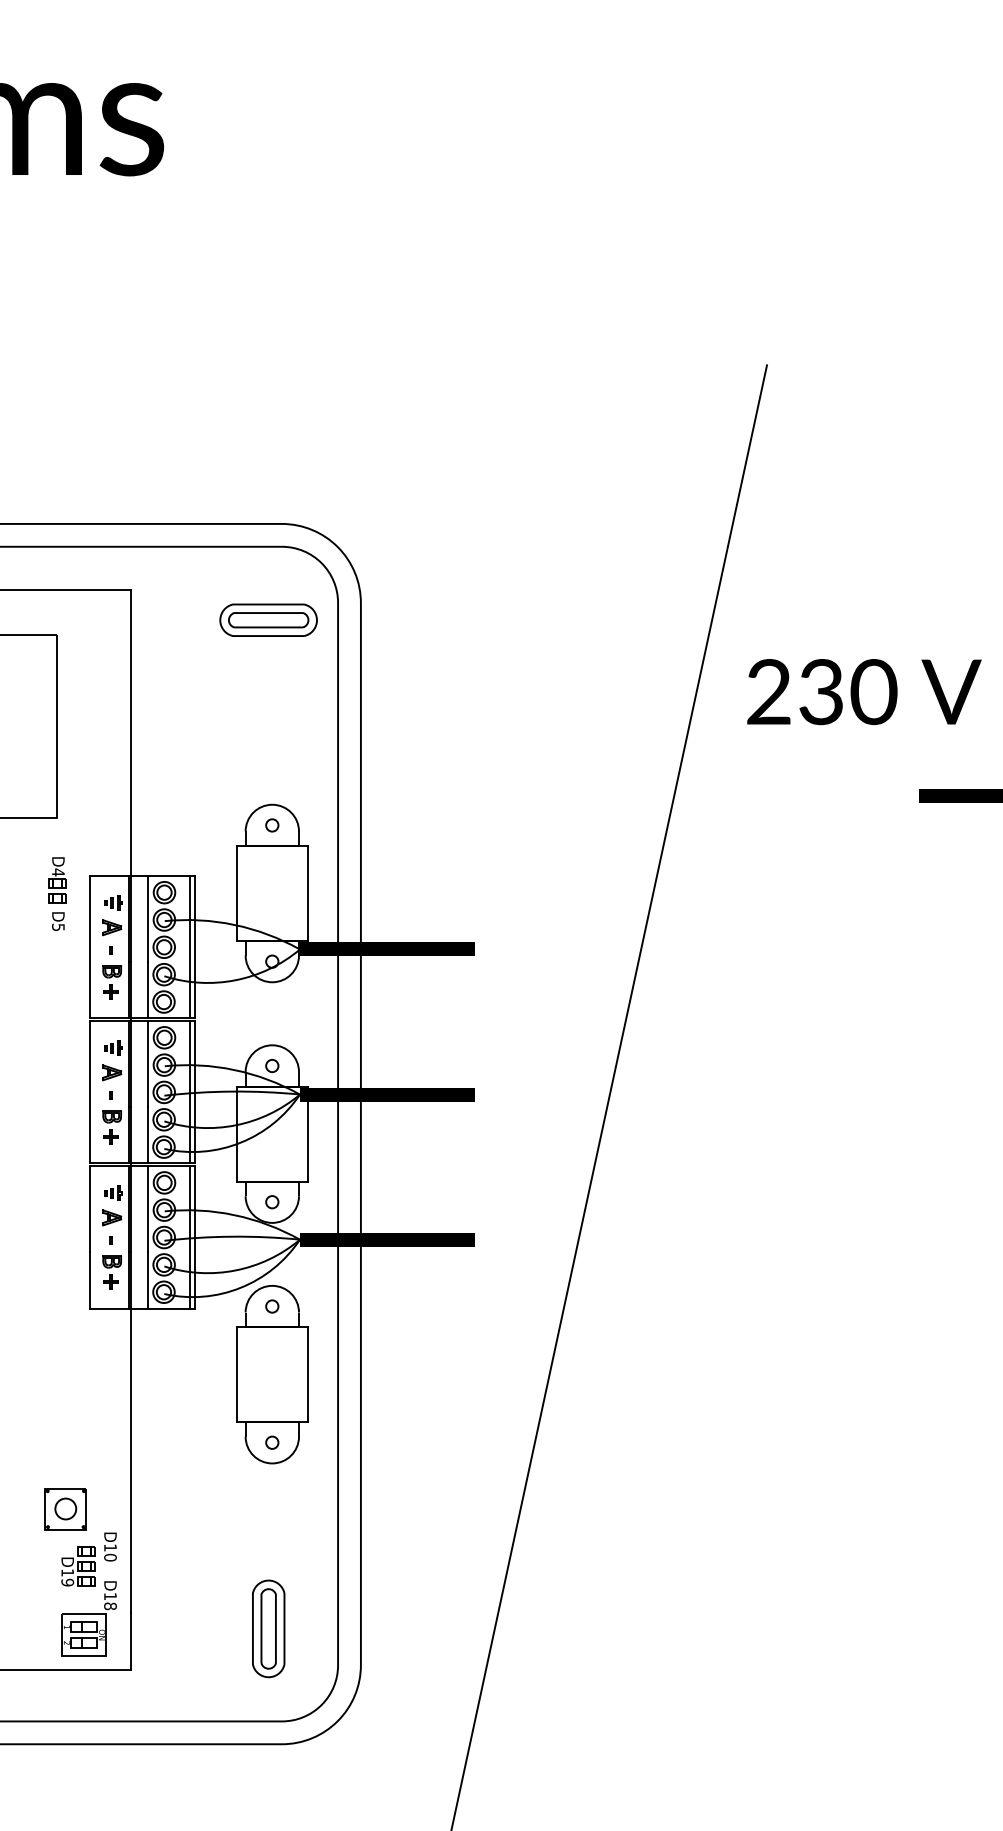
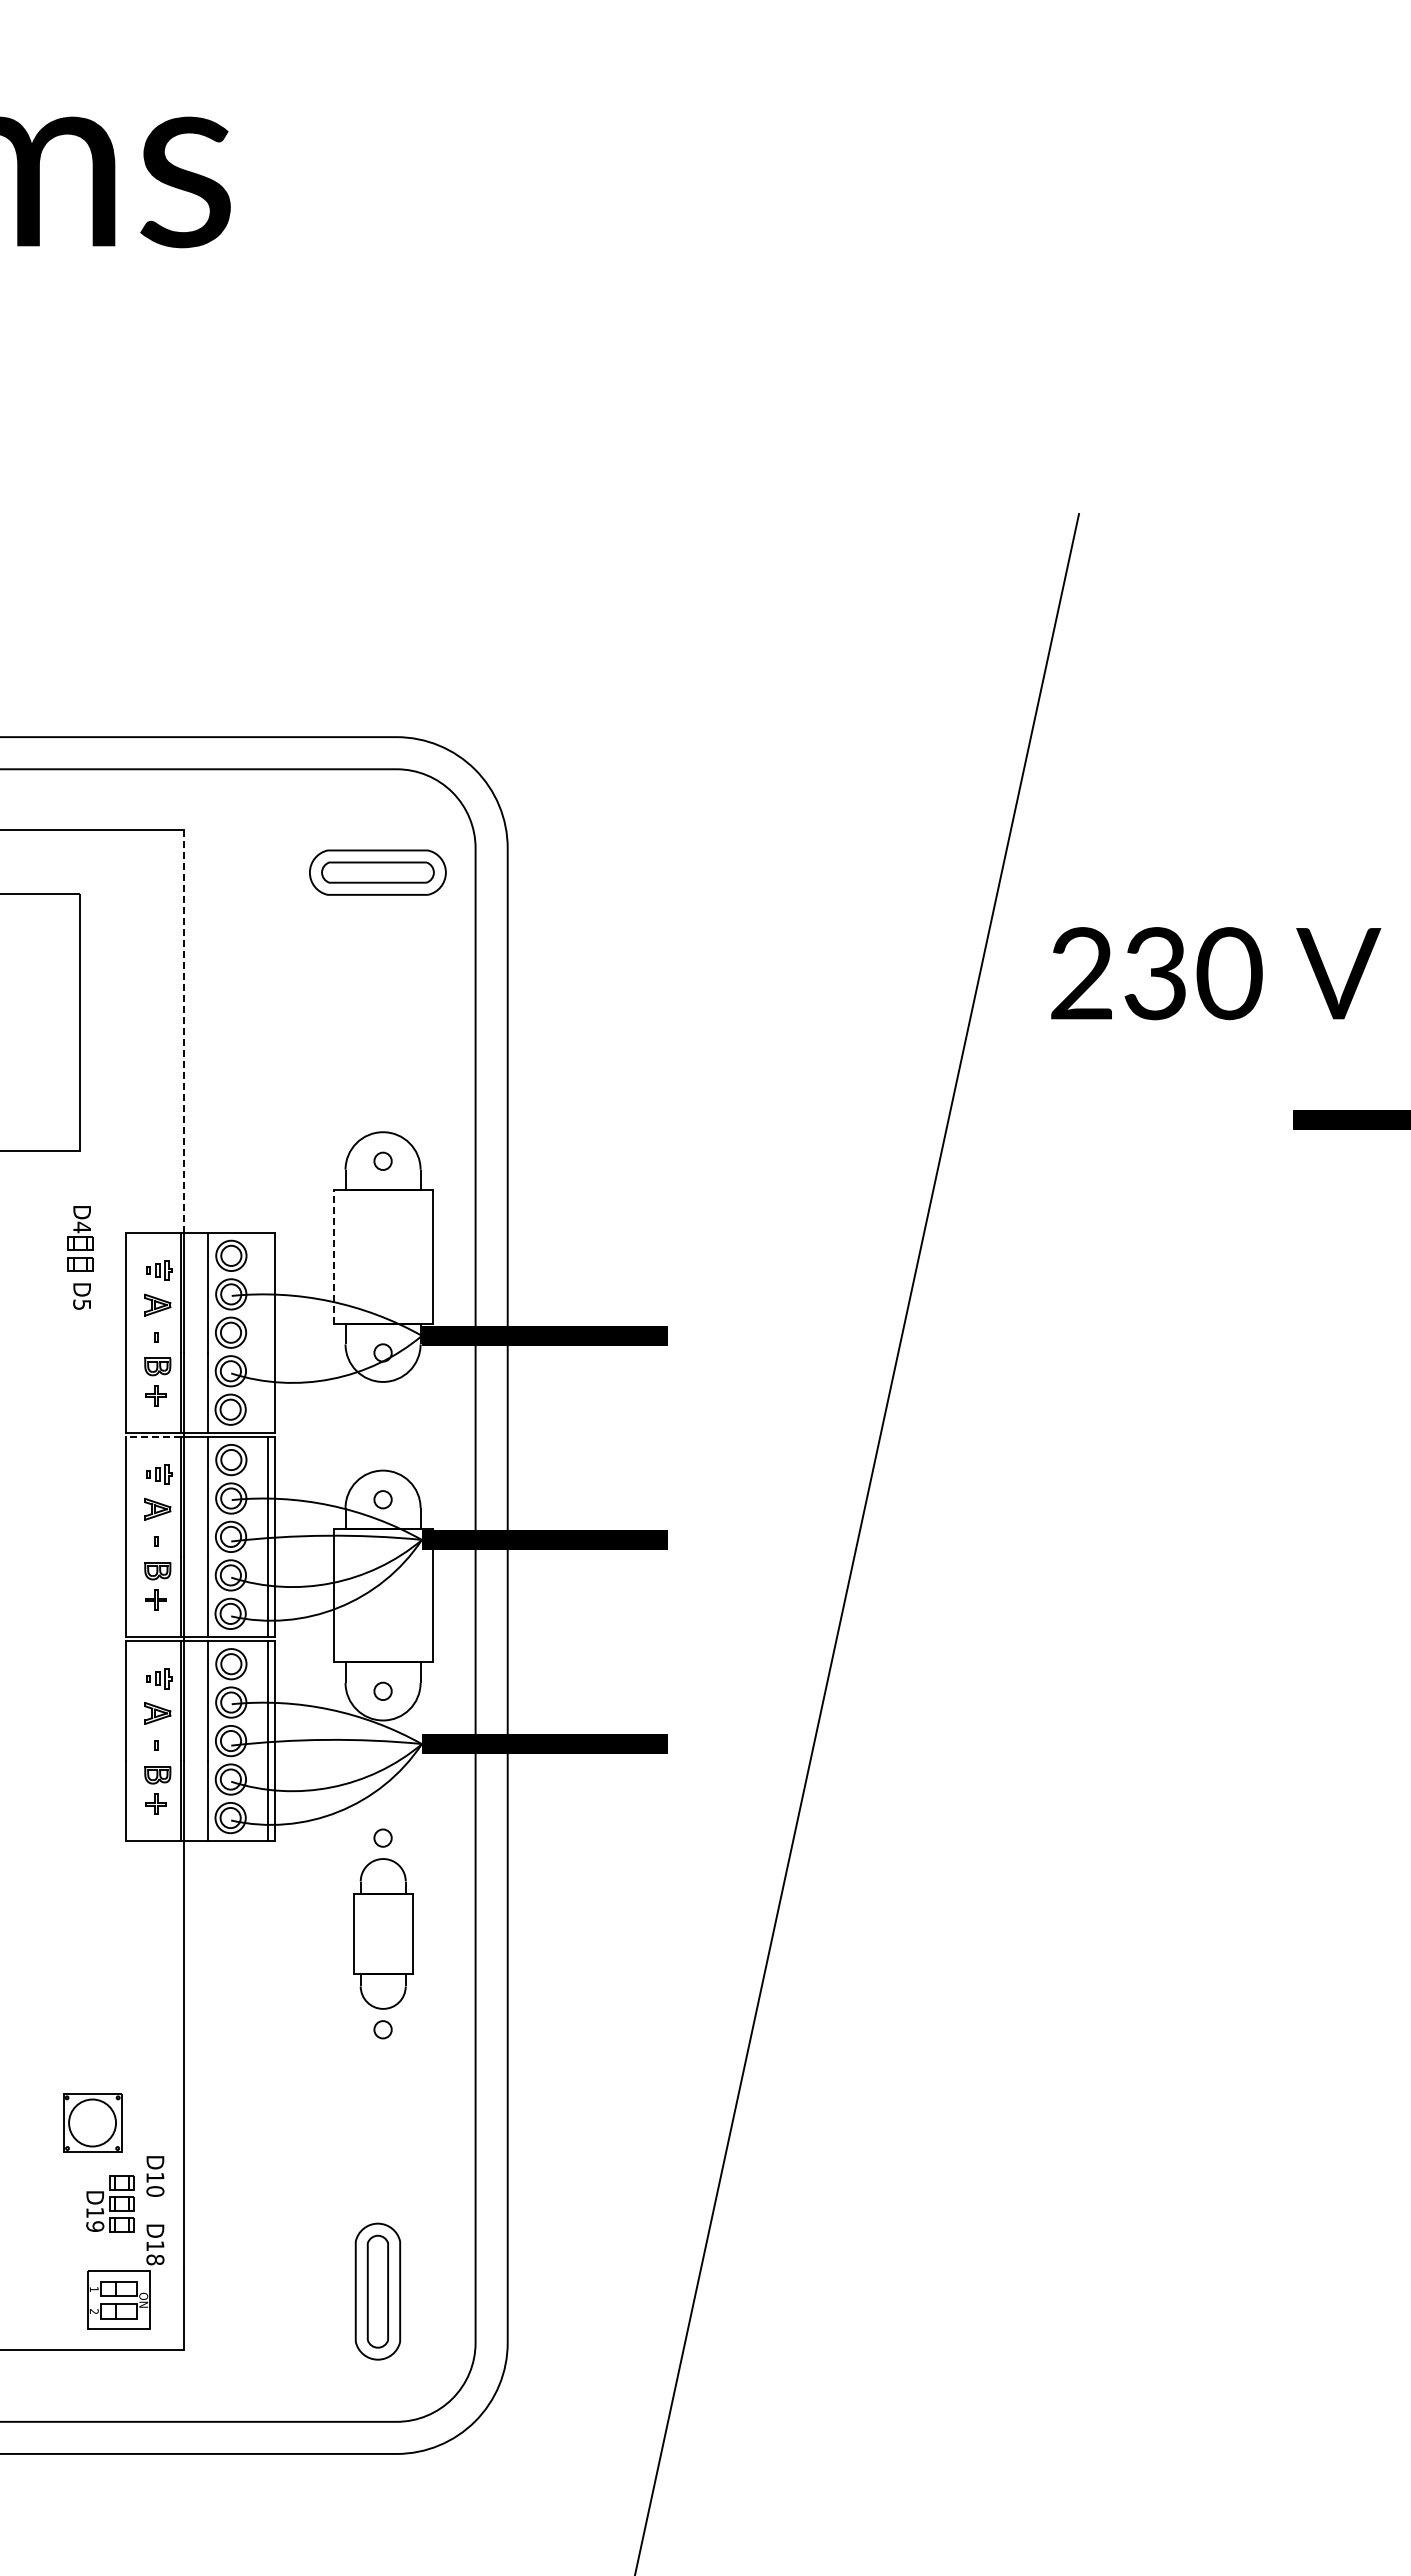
line: (130, 733) -> (183, 1031), solid -> dashed
line: (237, 893) -> (333, 1257), solid -> dashed
line: (190, 947) -> (267, 1332), removed
line: (109, 1021) -> (153, 1437), solid -> dashed
part: (272, 1374) -> (383, 1933), size x0.6
circle: (65, 1508) -> (92, 2122), size x1.6

